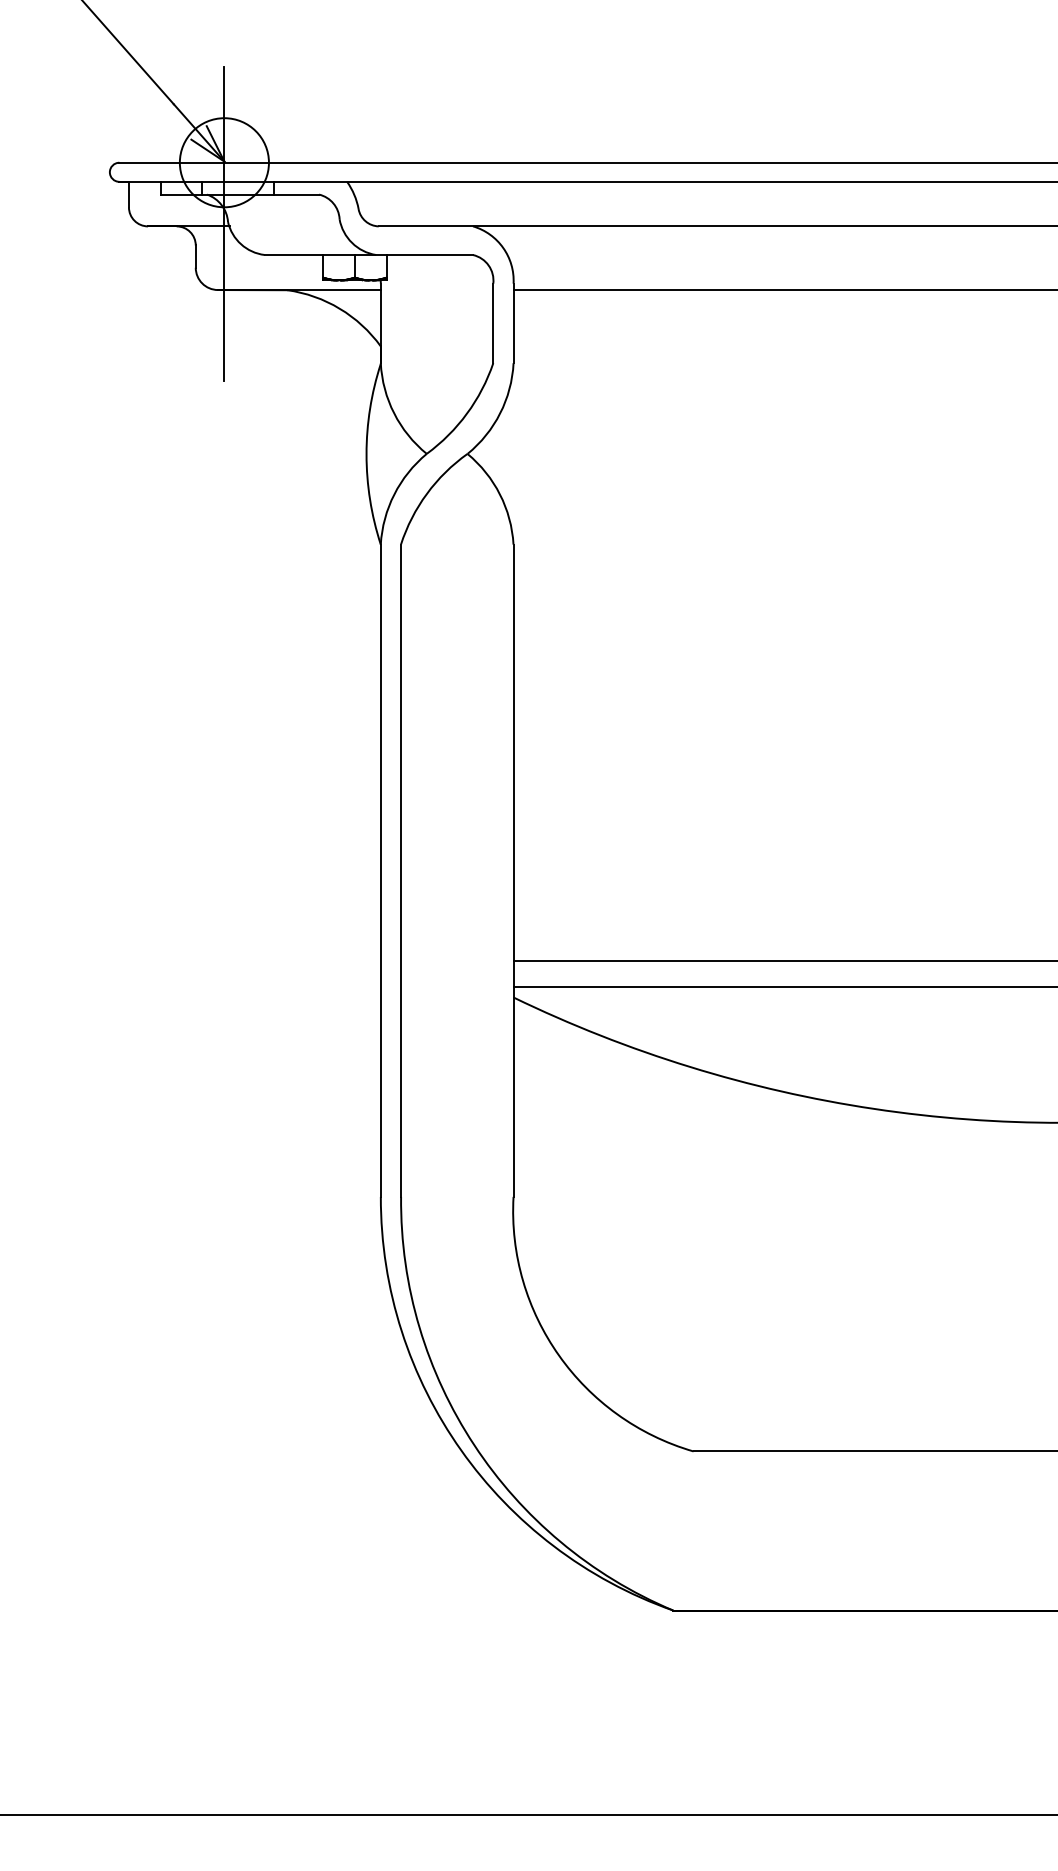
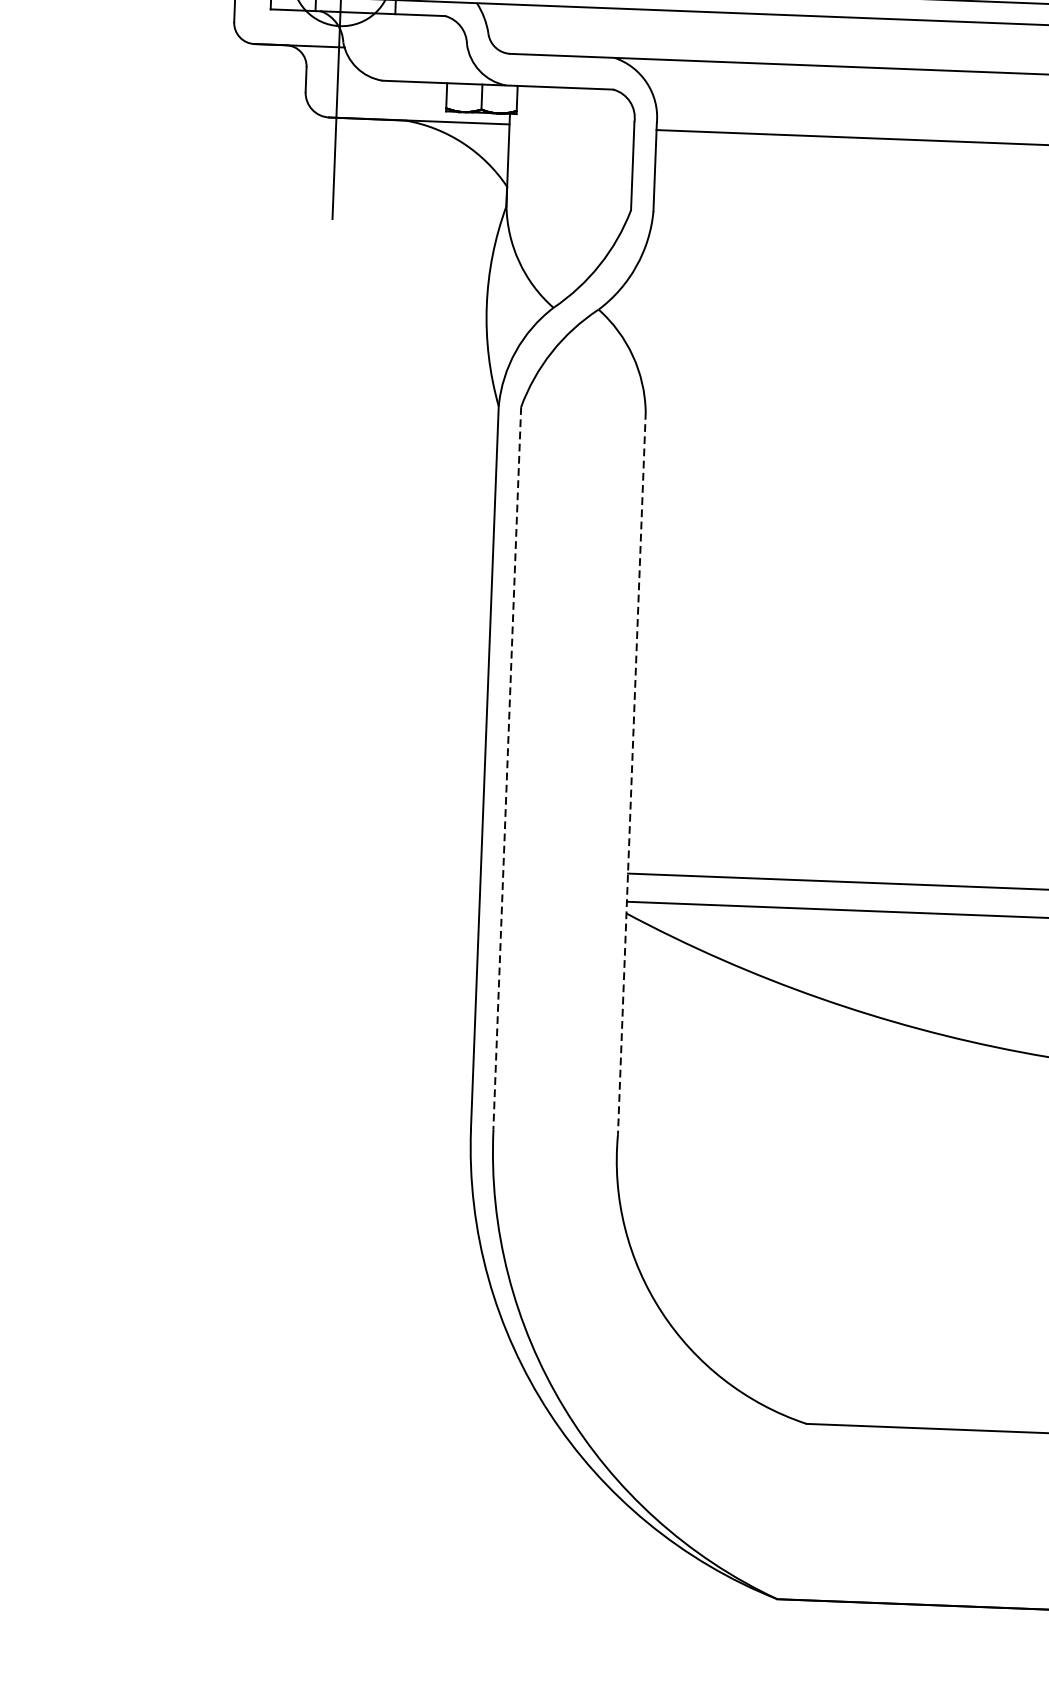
line: (401, 871) -> (507, 769), solid -> dashed
line: (513, 871) -> (631, 773), solid -> dashed

